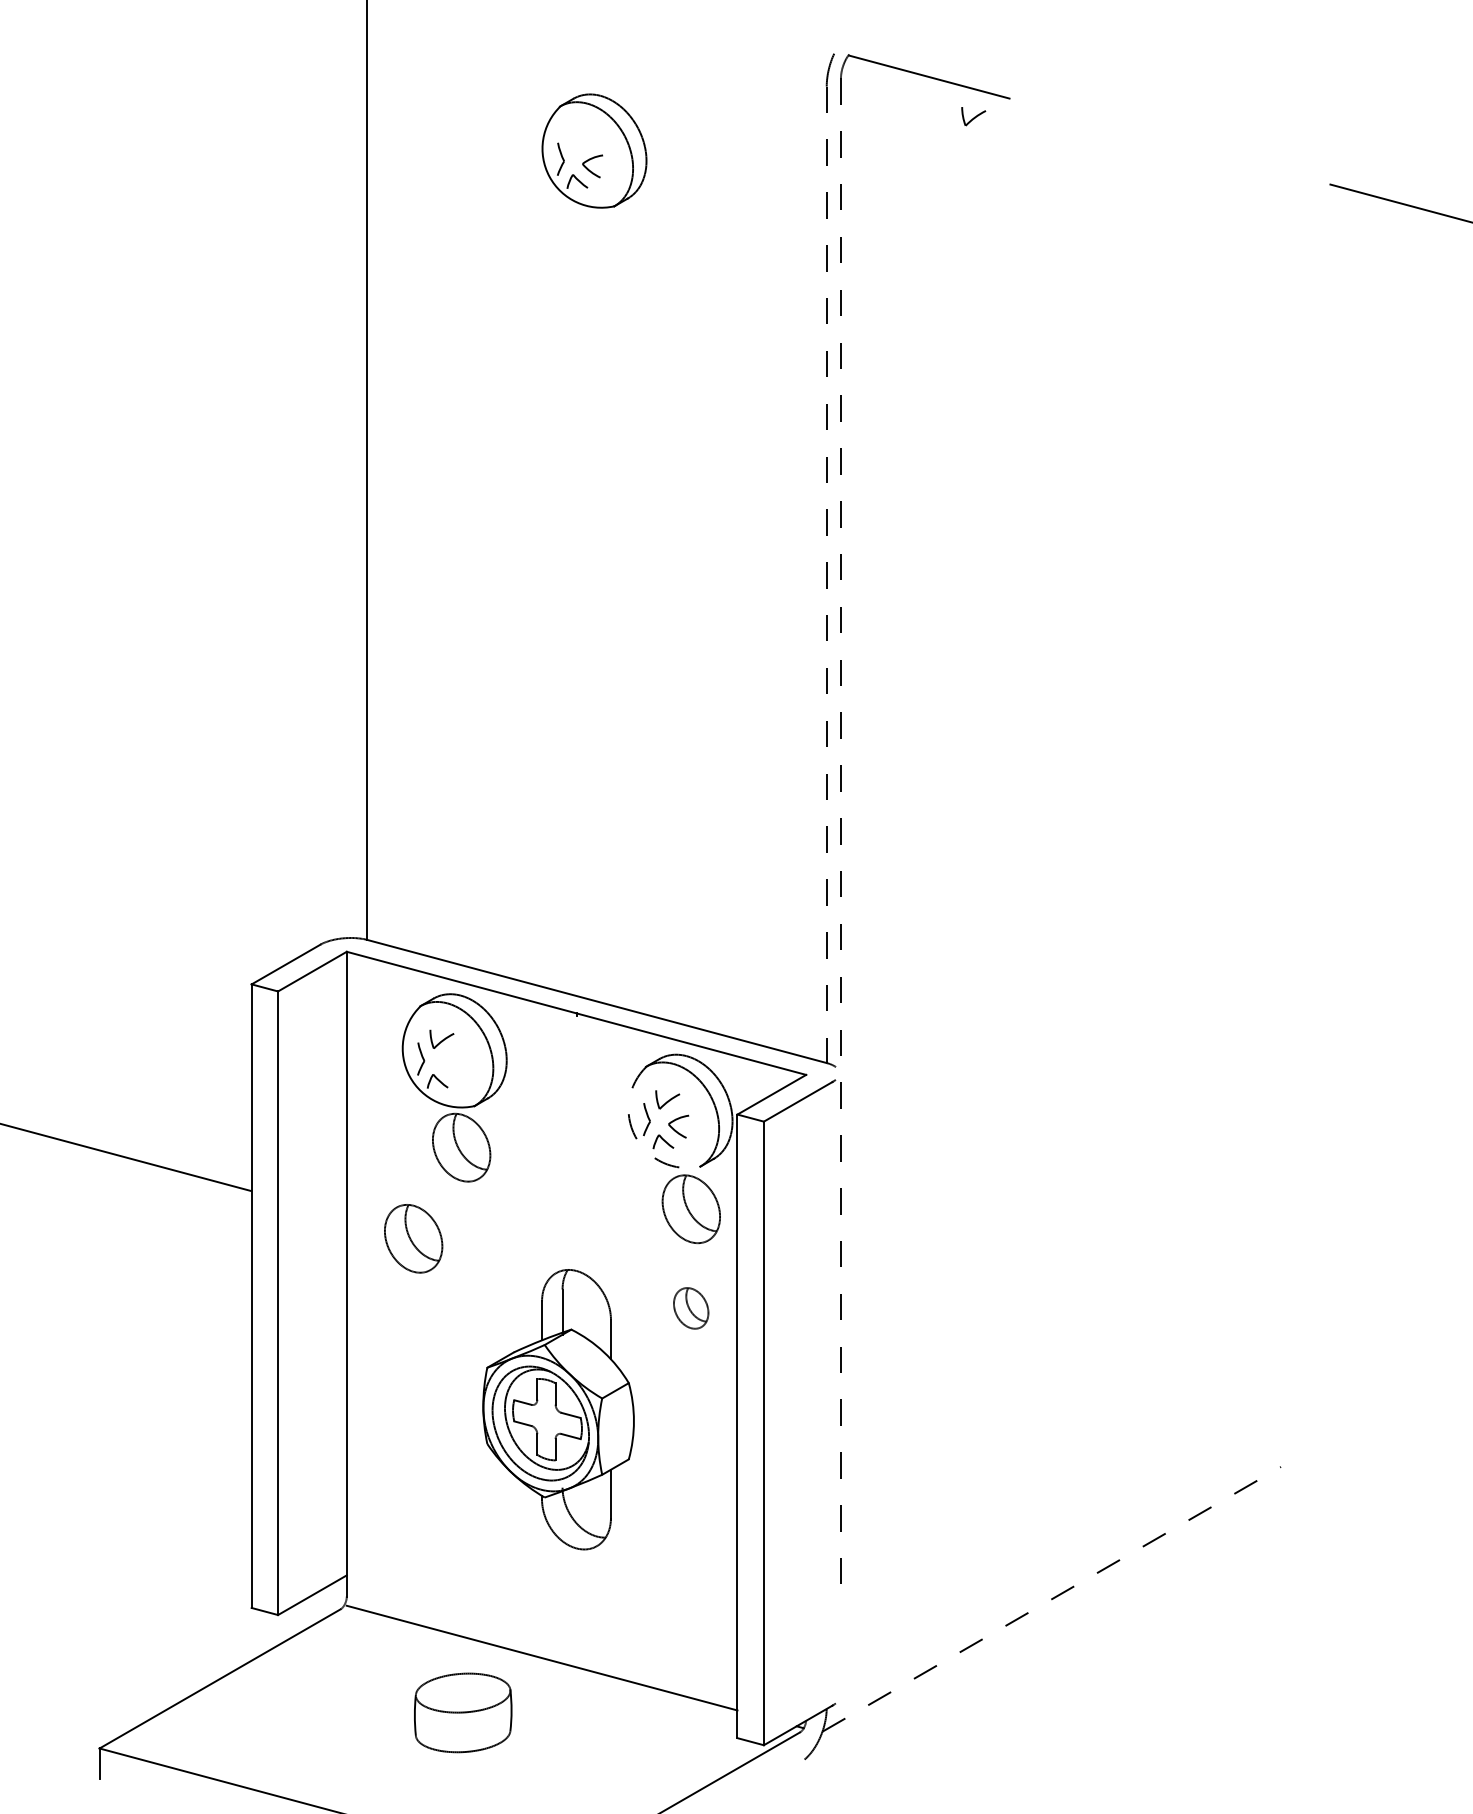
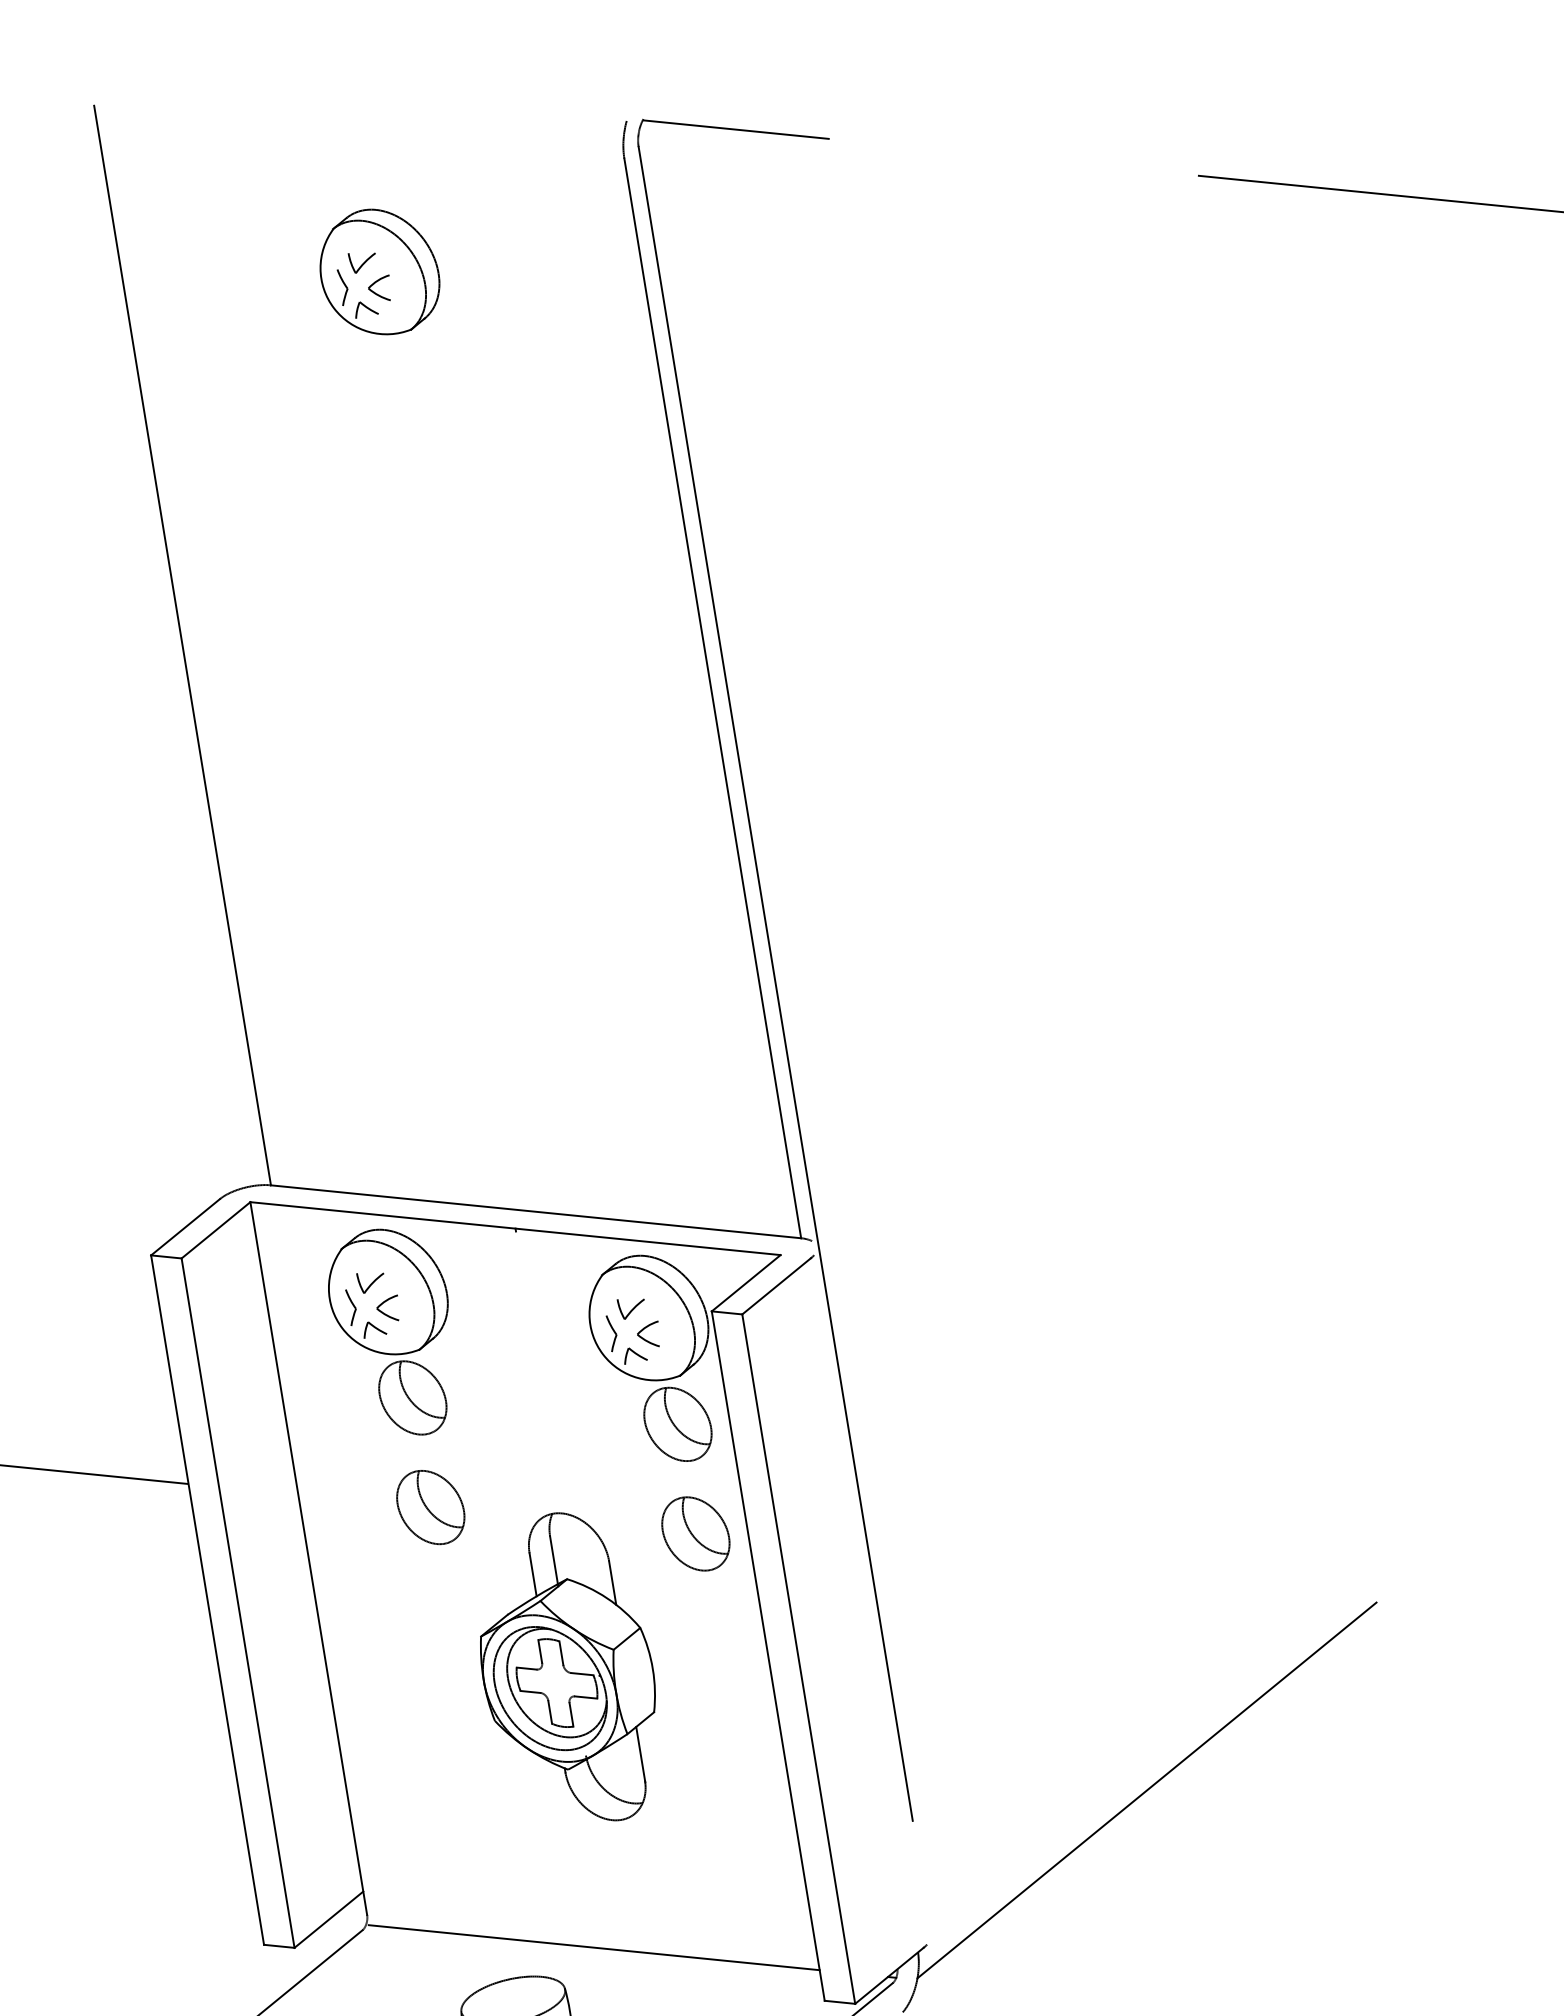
part: (973, 116) -> (362, 261), moved
line: (826, 575) -> (712, 699), dashed -> solid
line: (841, 835) -> (776, 984), dashed -> solid
part: (452, 1065) -> (387, 1308), added
arc: (635, 1136) -> (603, 1354), dashed -> solid
part: (413, 1238) -> (430, 1507), moved
part: (690, 1308) -> (694, 1534), size x1.67
line: (1051, 1599) -> (1146, 1790), dashed -> solid

